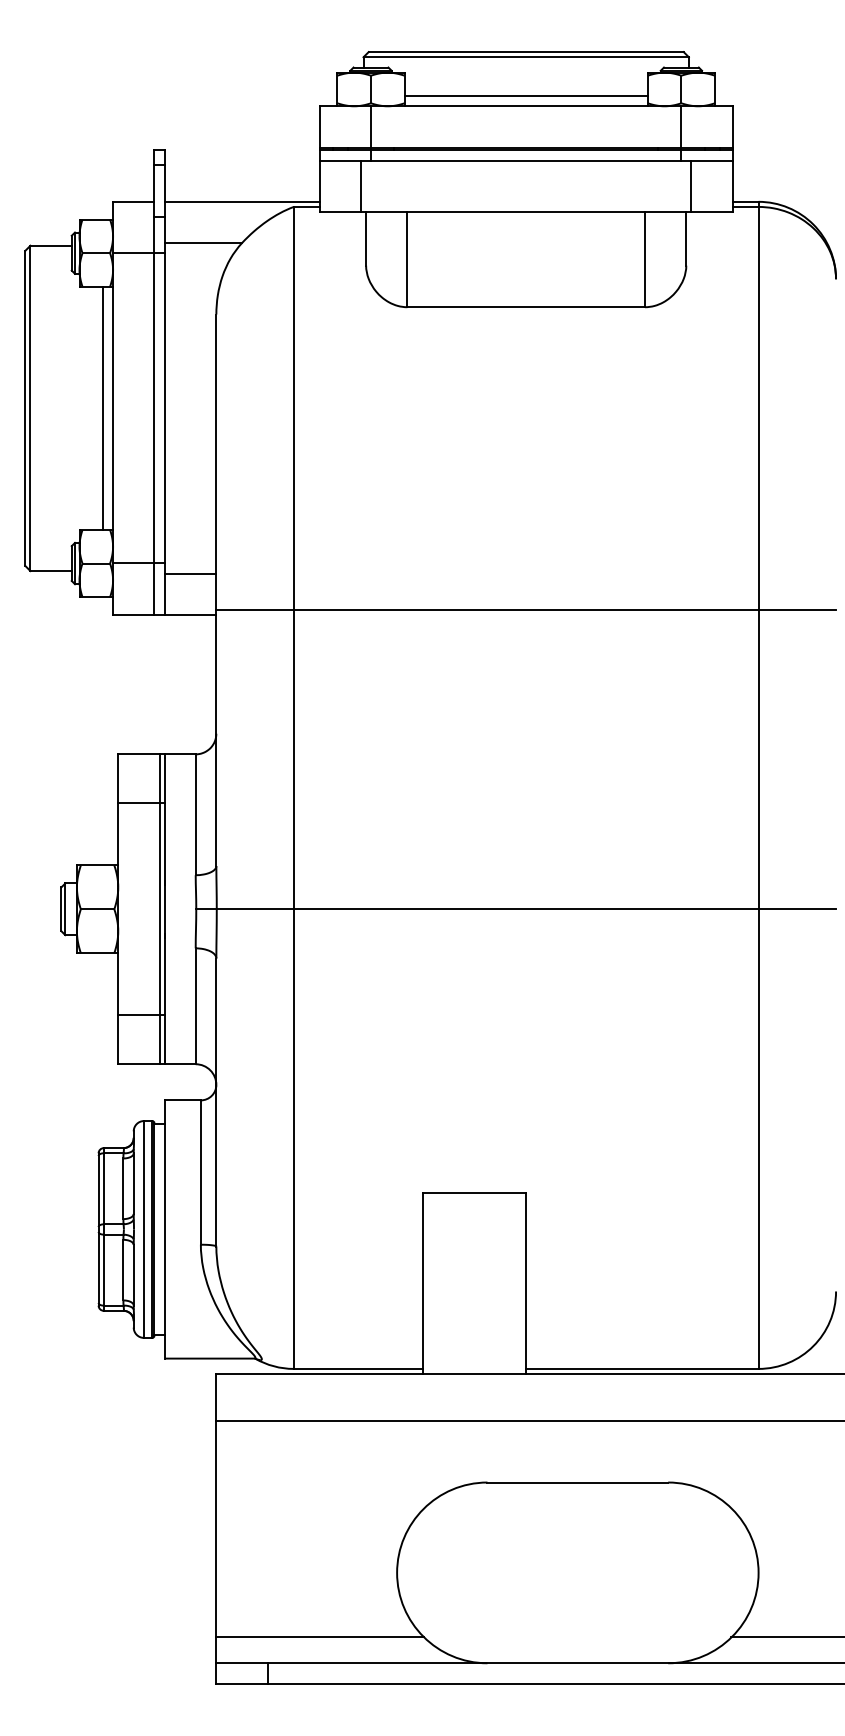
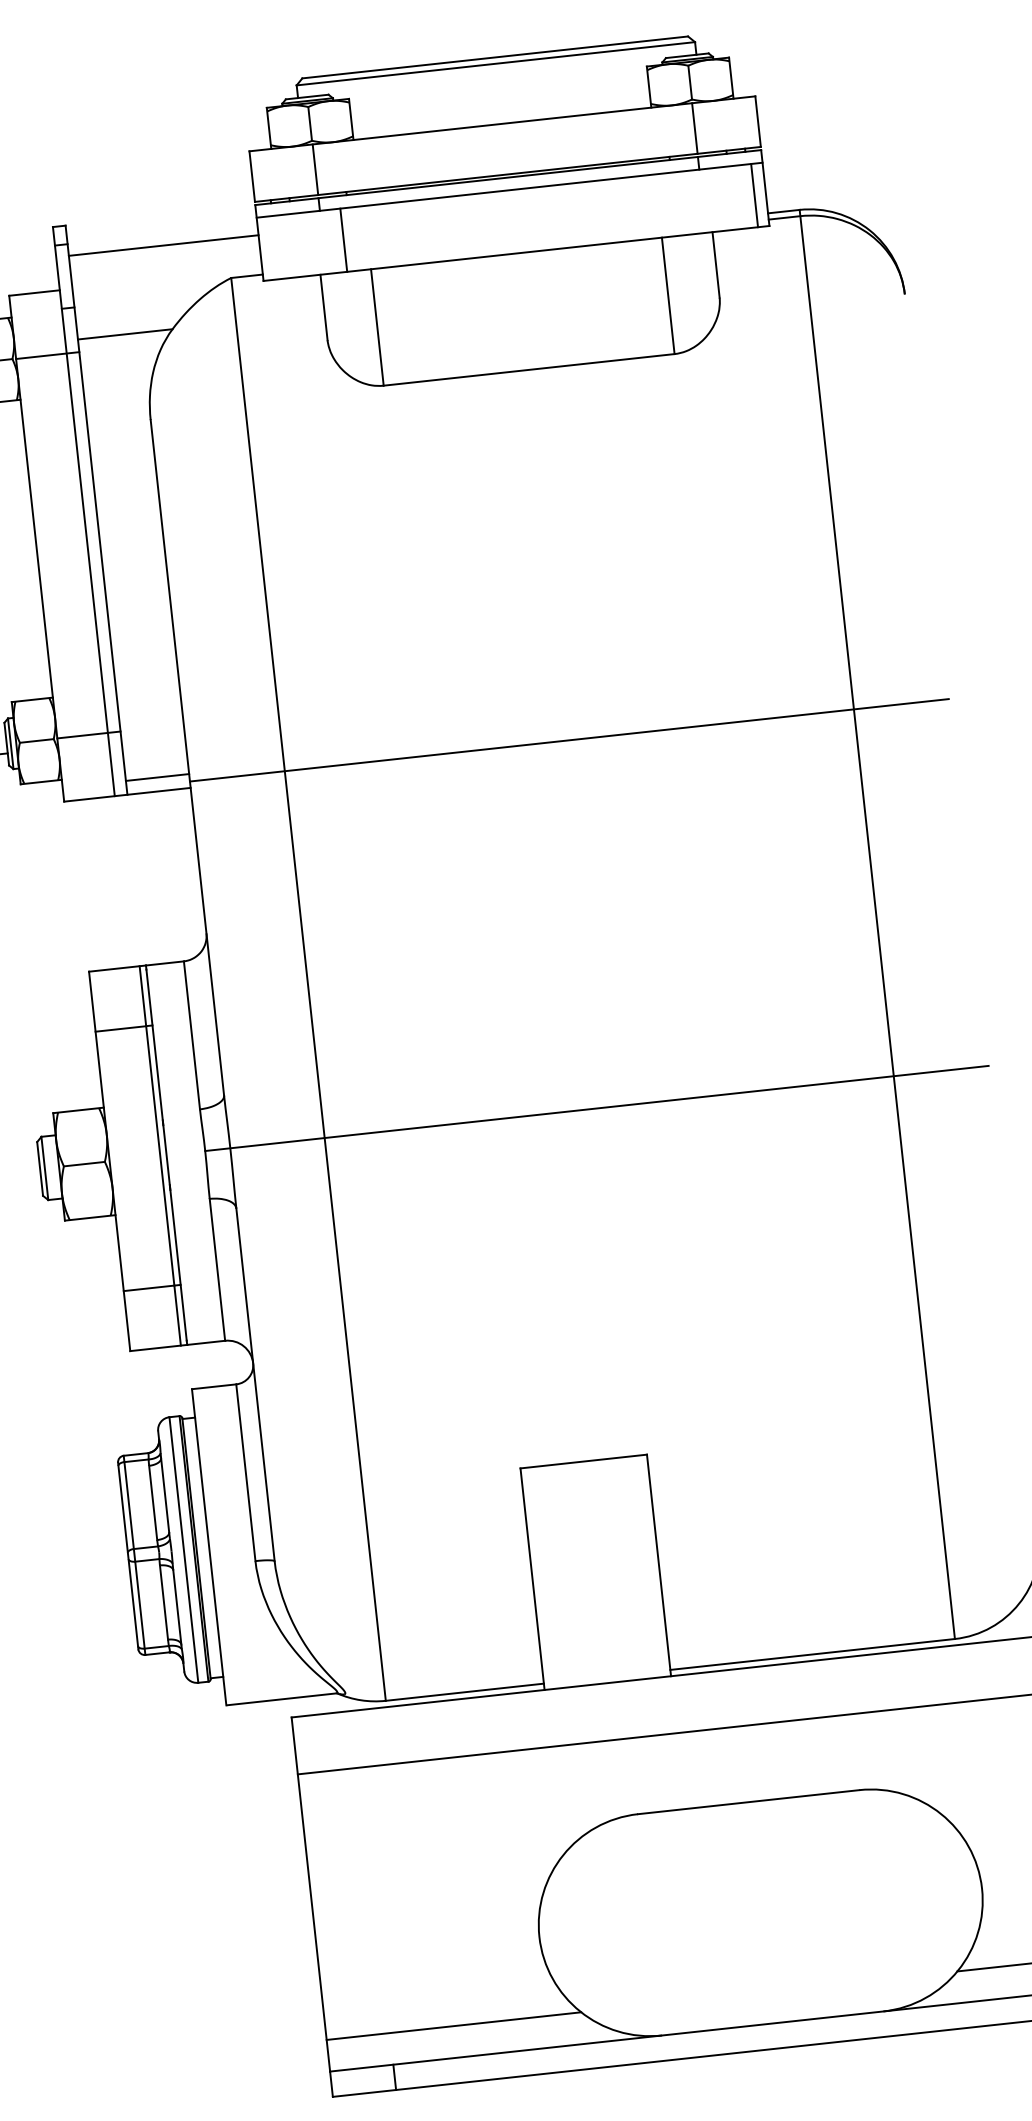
line: (525, 95) -> (500, 110), removed
line: (360, 186) -> (343, 240), moved
line: (691, 186) -> (754, 195), moved
line: (241, 201) -> (162, 245), moved
line: (102, 408) -> (23, 550), removed
line: (190, 573) -> (157, 777), moved

